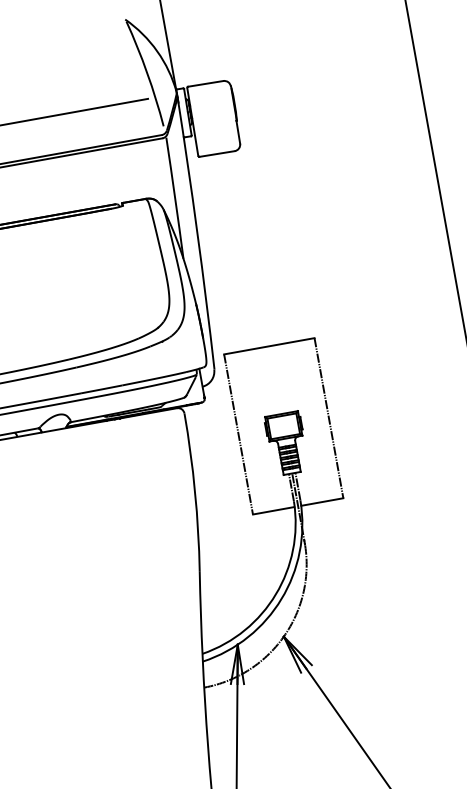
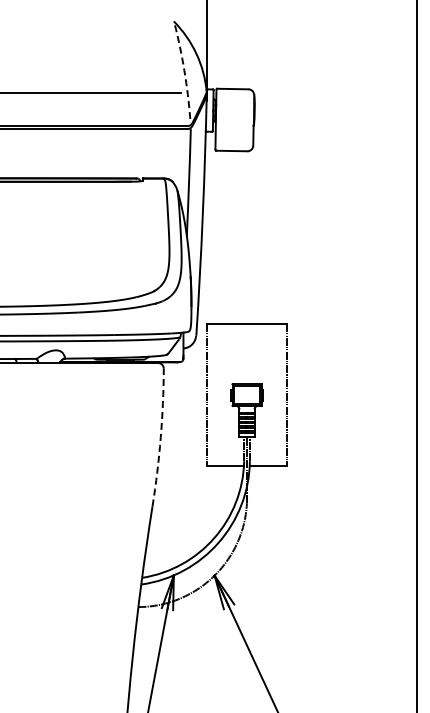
arc: (147, 72) -> (184, 70), solid -> dashed
arc: (194, 491) -> (160, 437), solid -> dashed

